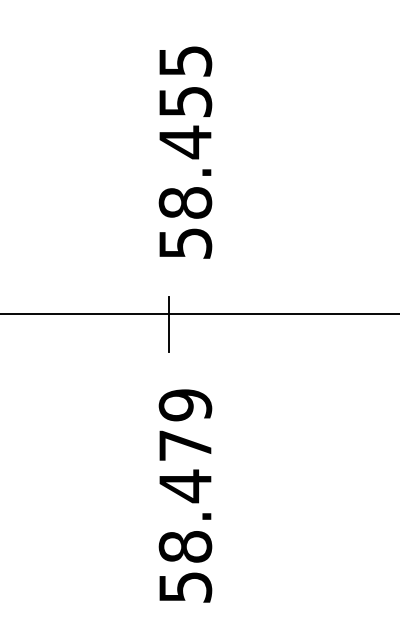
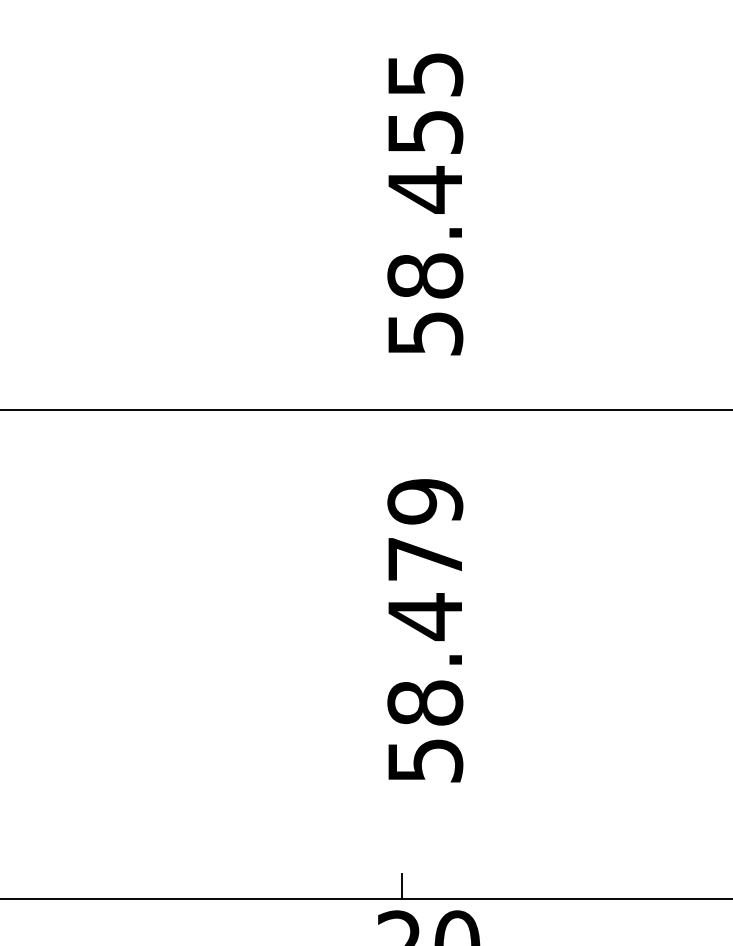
text: (185, 152) -> (425, 204), moved
line: (168, 324) -> (401, 424), removed
text: (185, 495) -> (425, 630), moved

